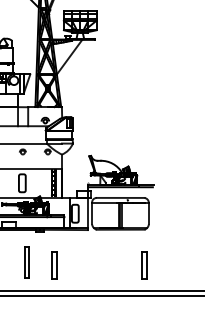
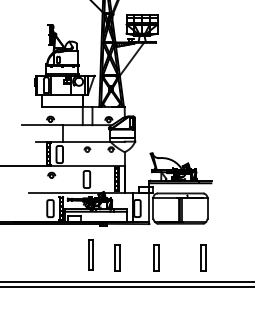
part: (95, 265) -> (156, 257), added

